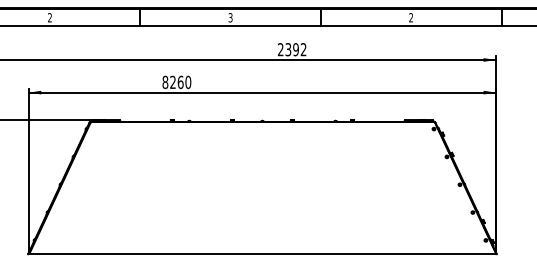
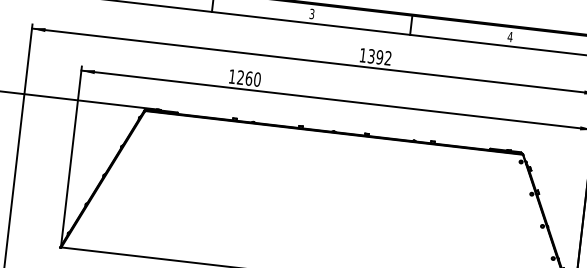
text: (411, 17) -> (510, 36), 2 -> 4
text: (280, 49) -> (362, 55), 2392 -> 1392
text: (165, 82) -> (232, 76), 8260 -> 1260

